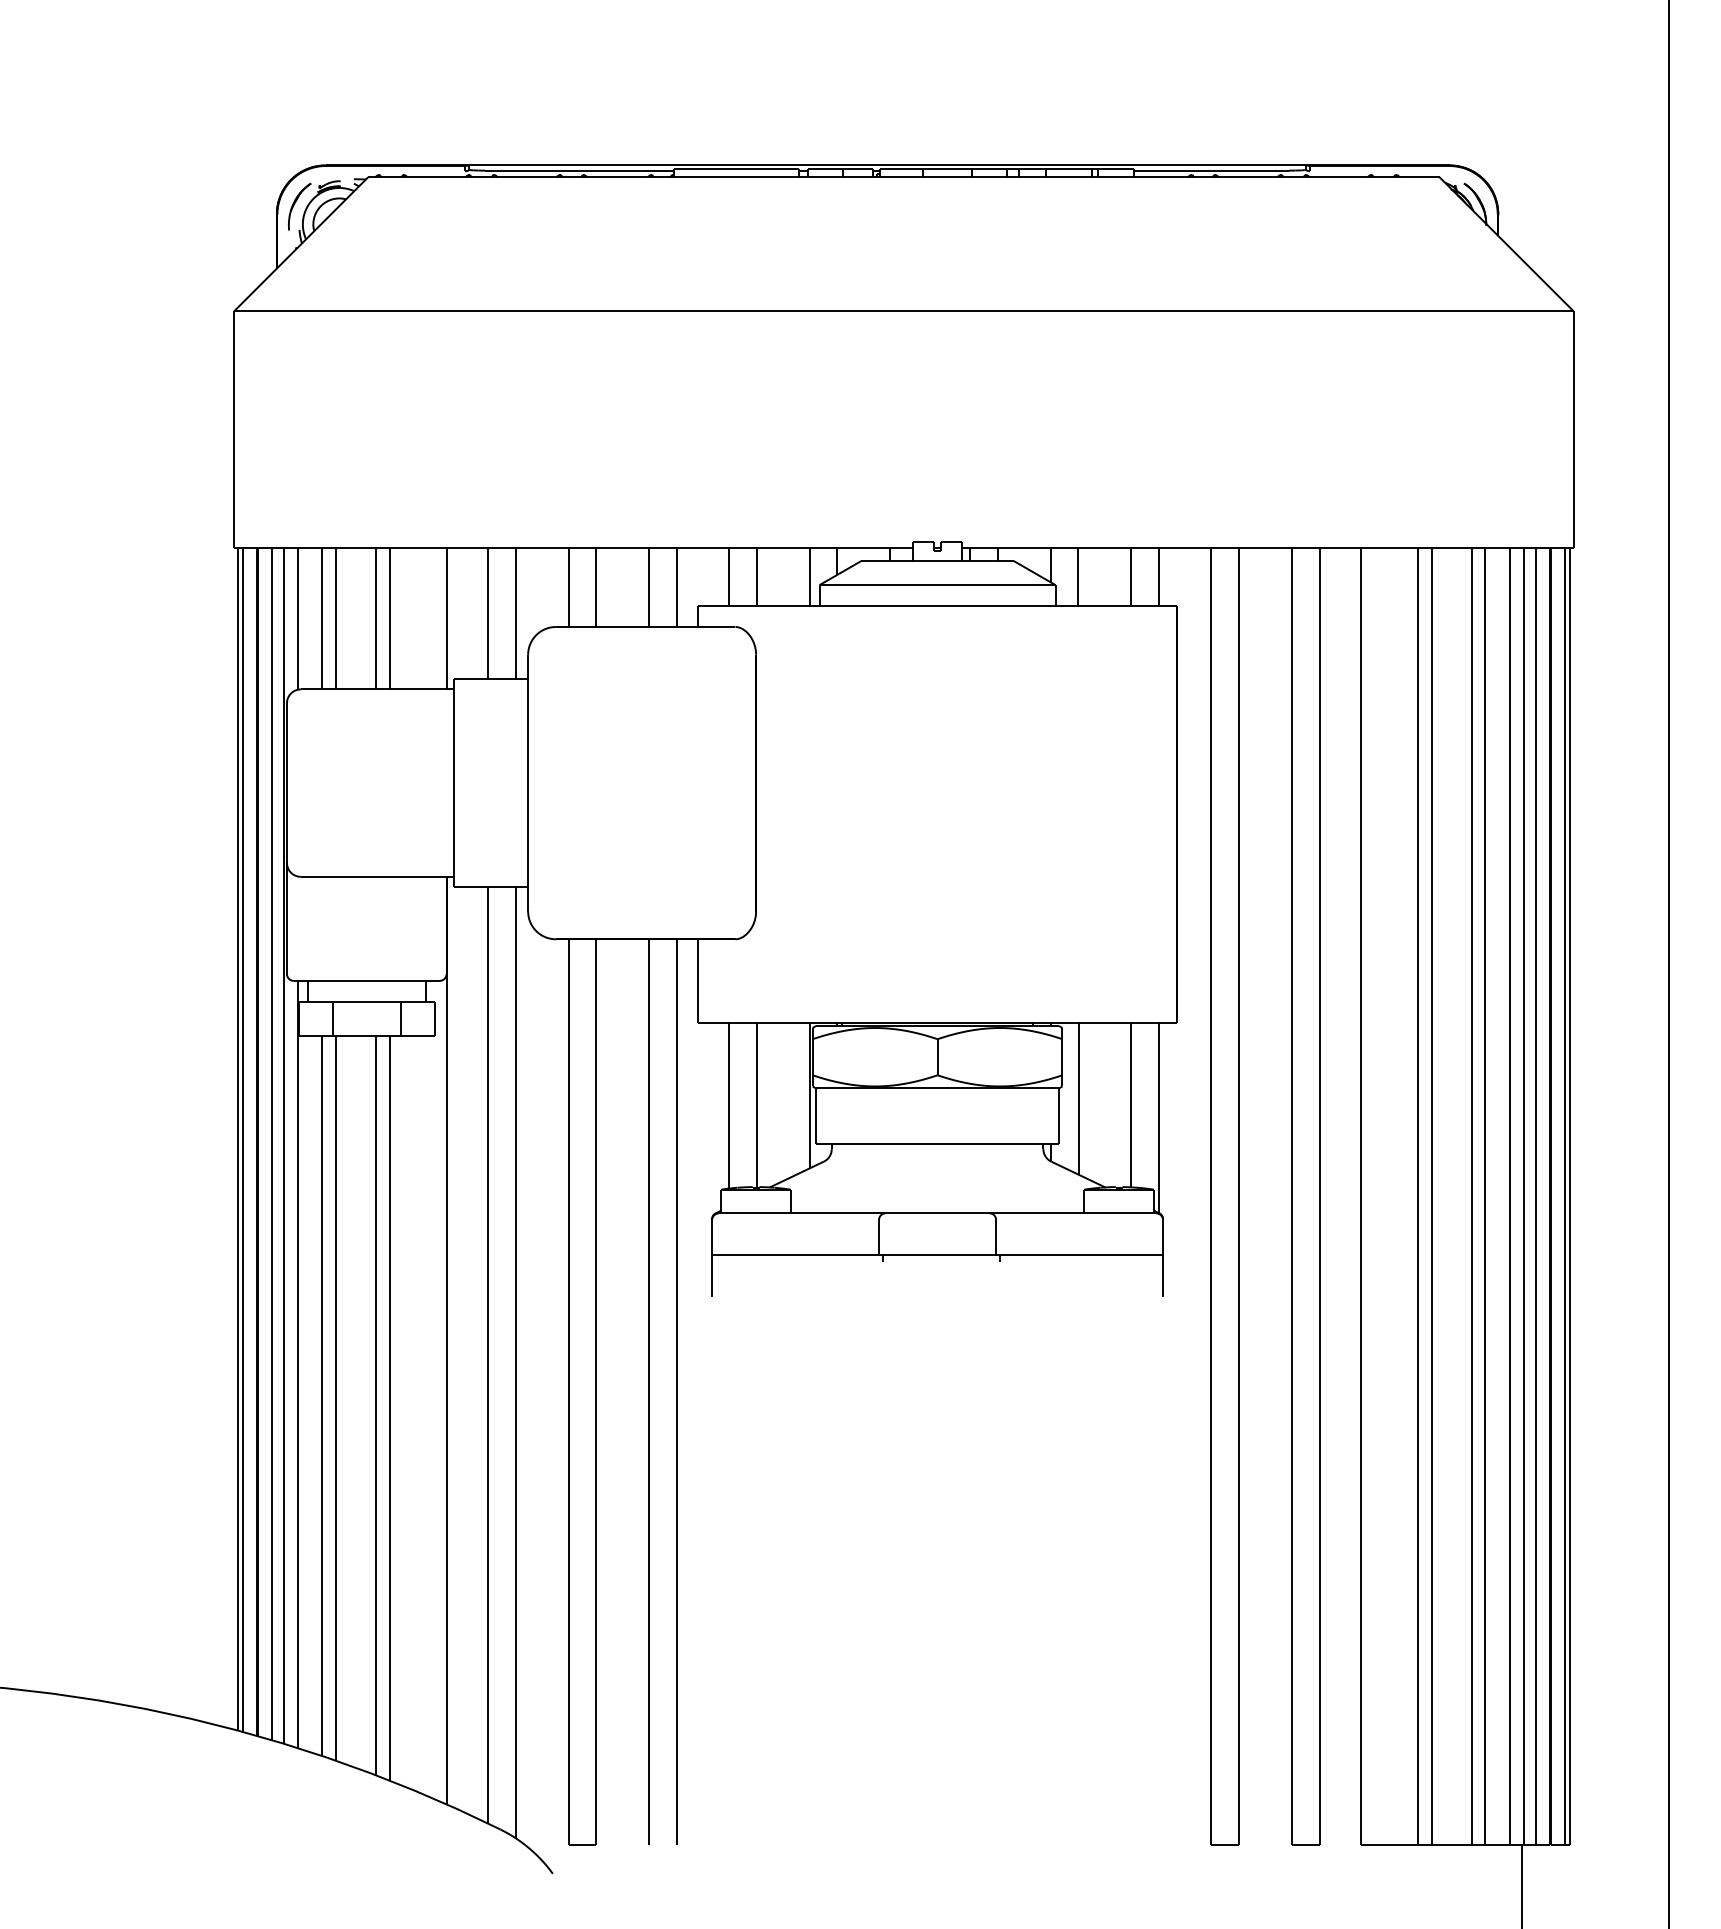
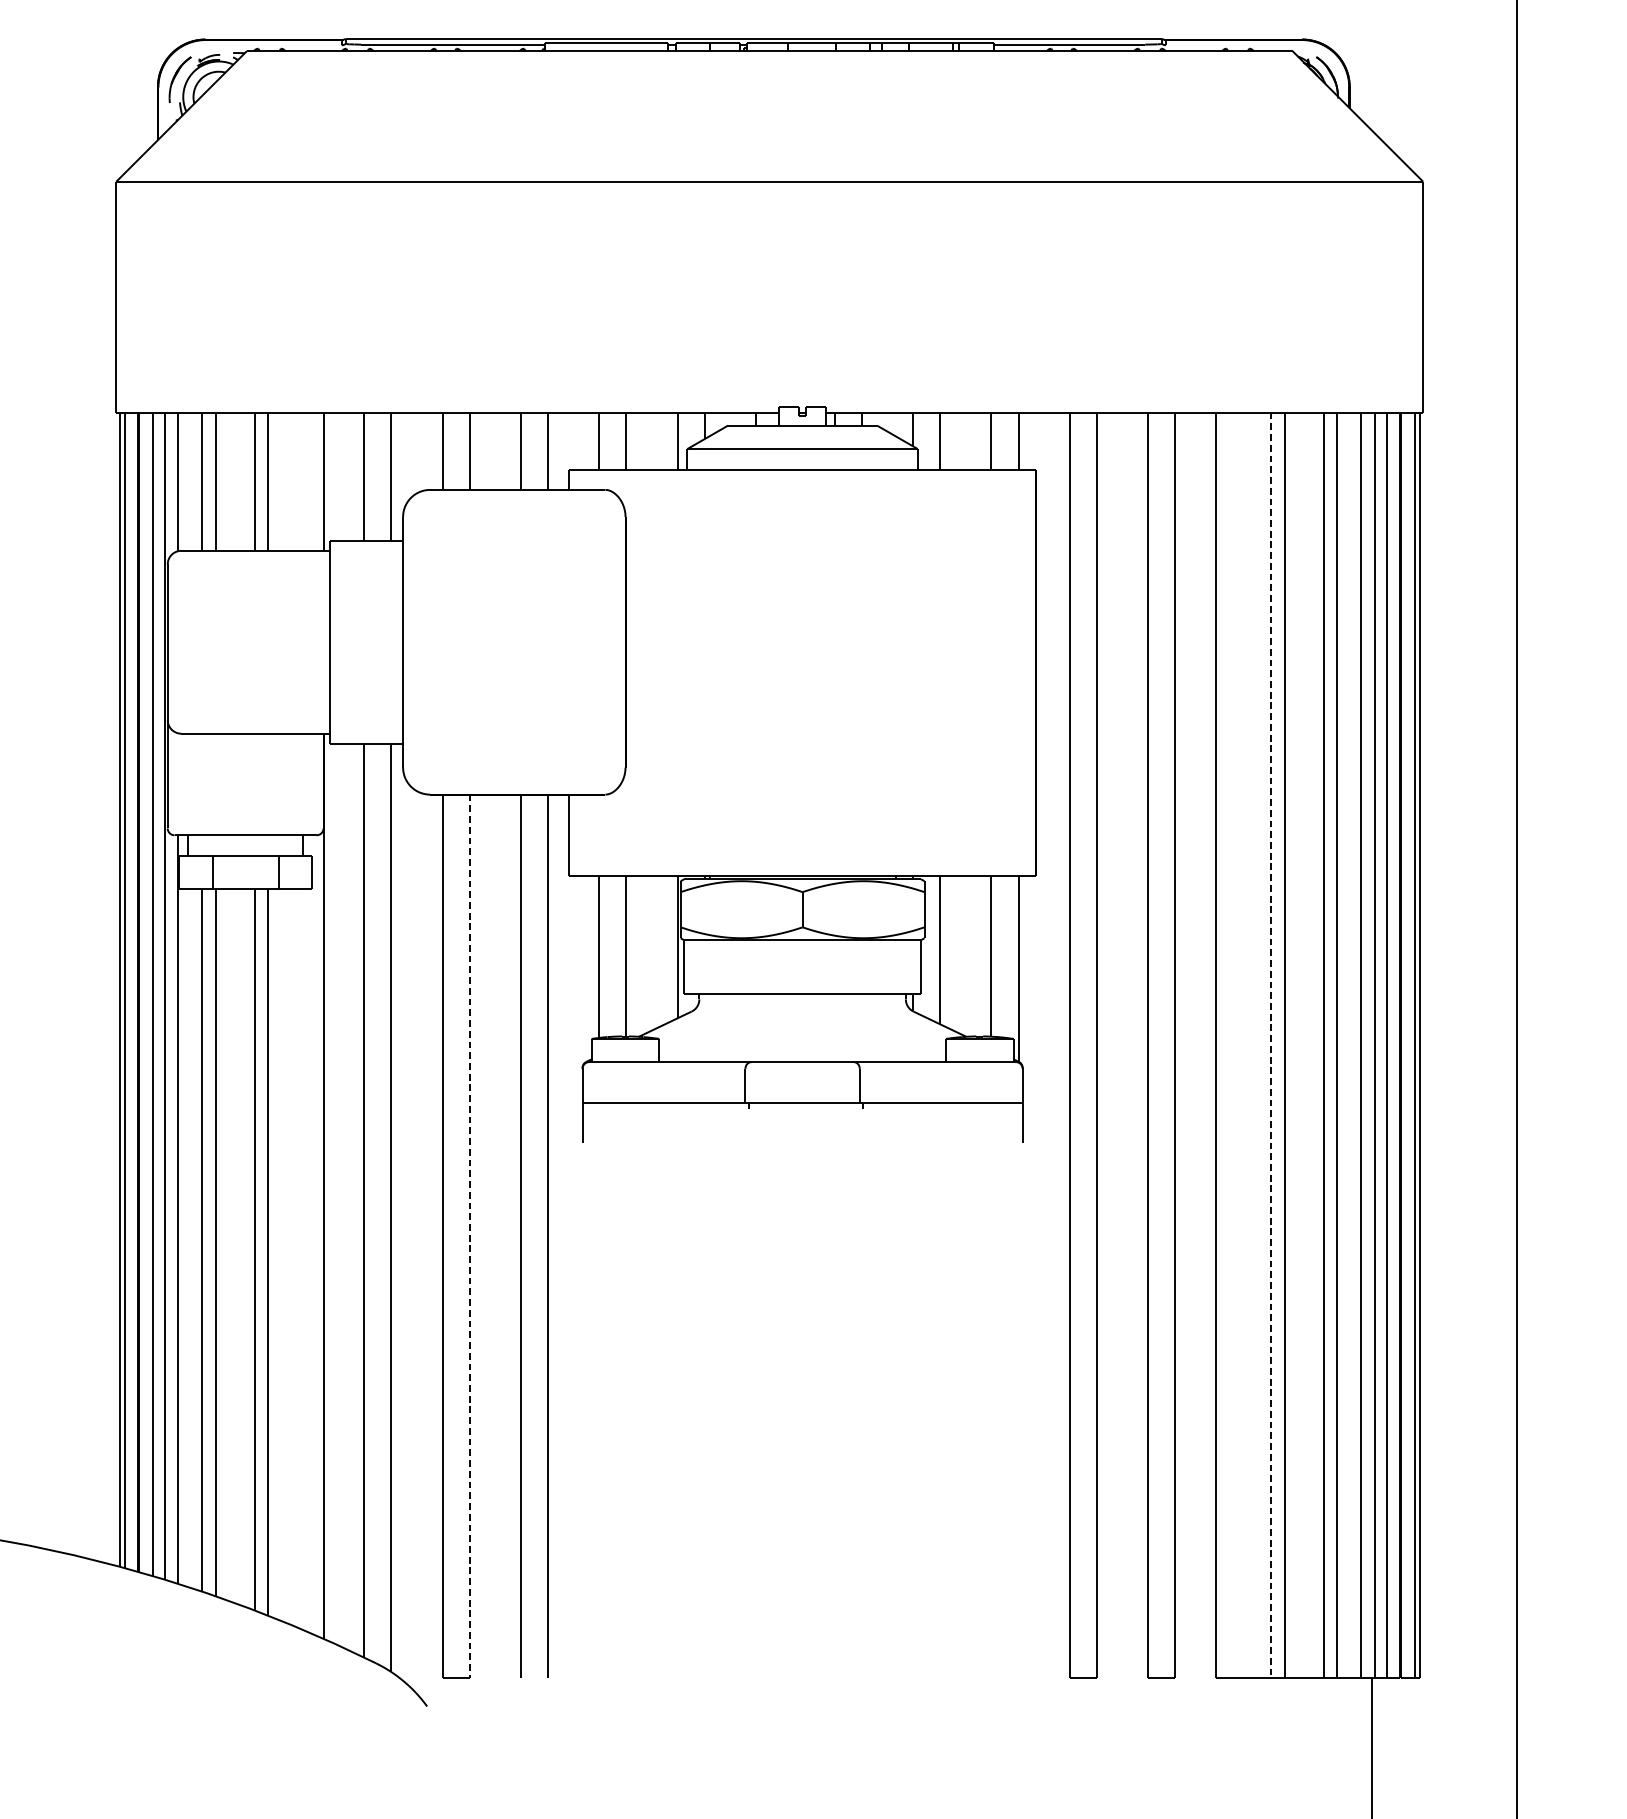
line: (1417, 1196) -> (1270, 1045), solid -> dashed
line: (596, 1392) -> (469, 1236), solid -> dashed

